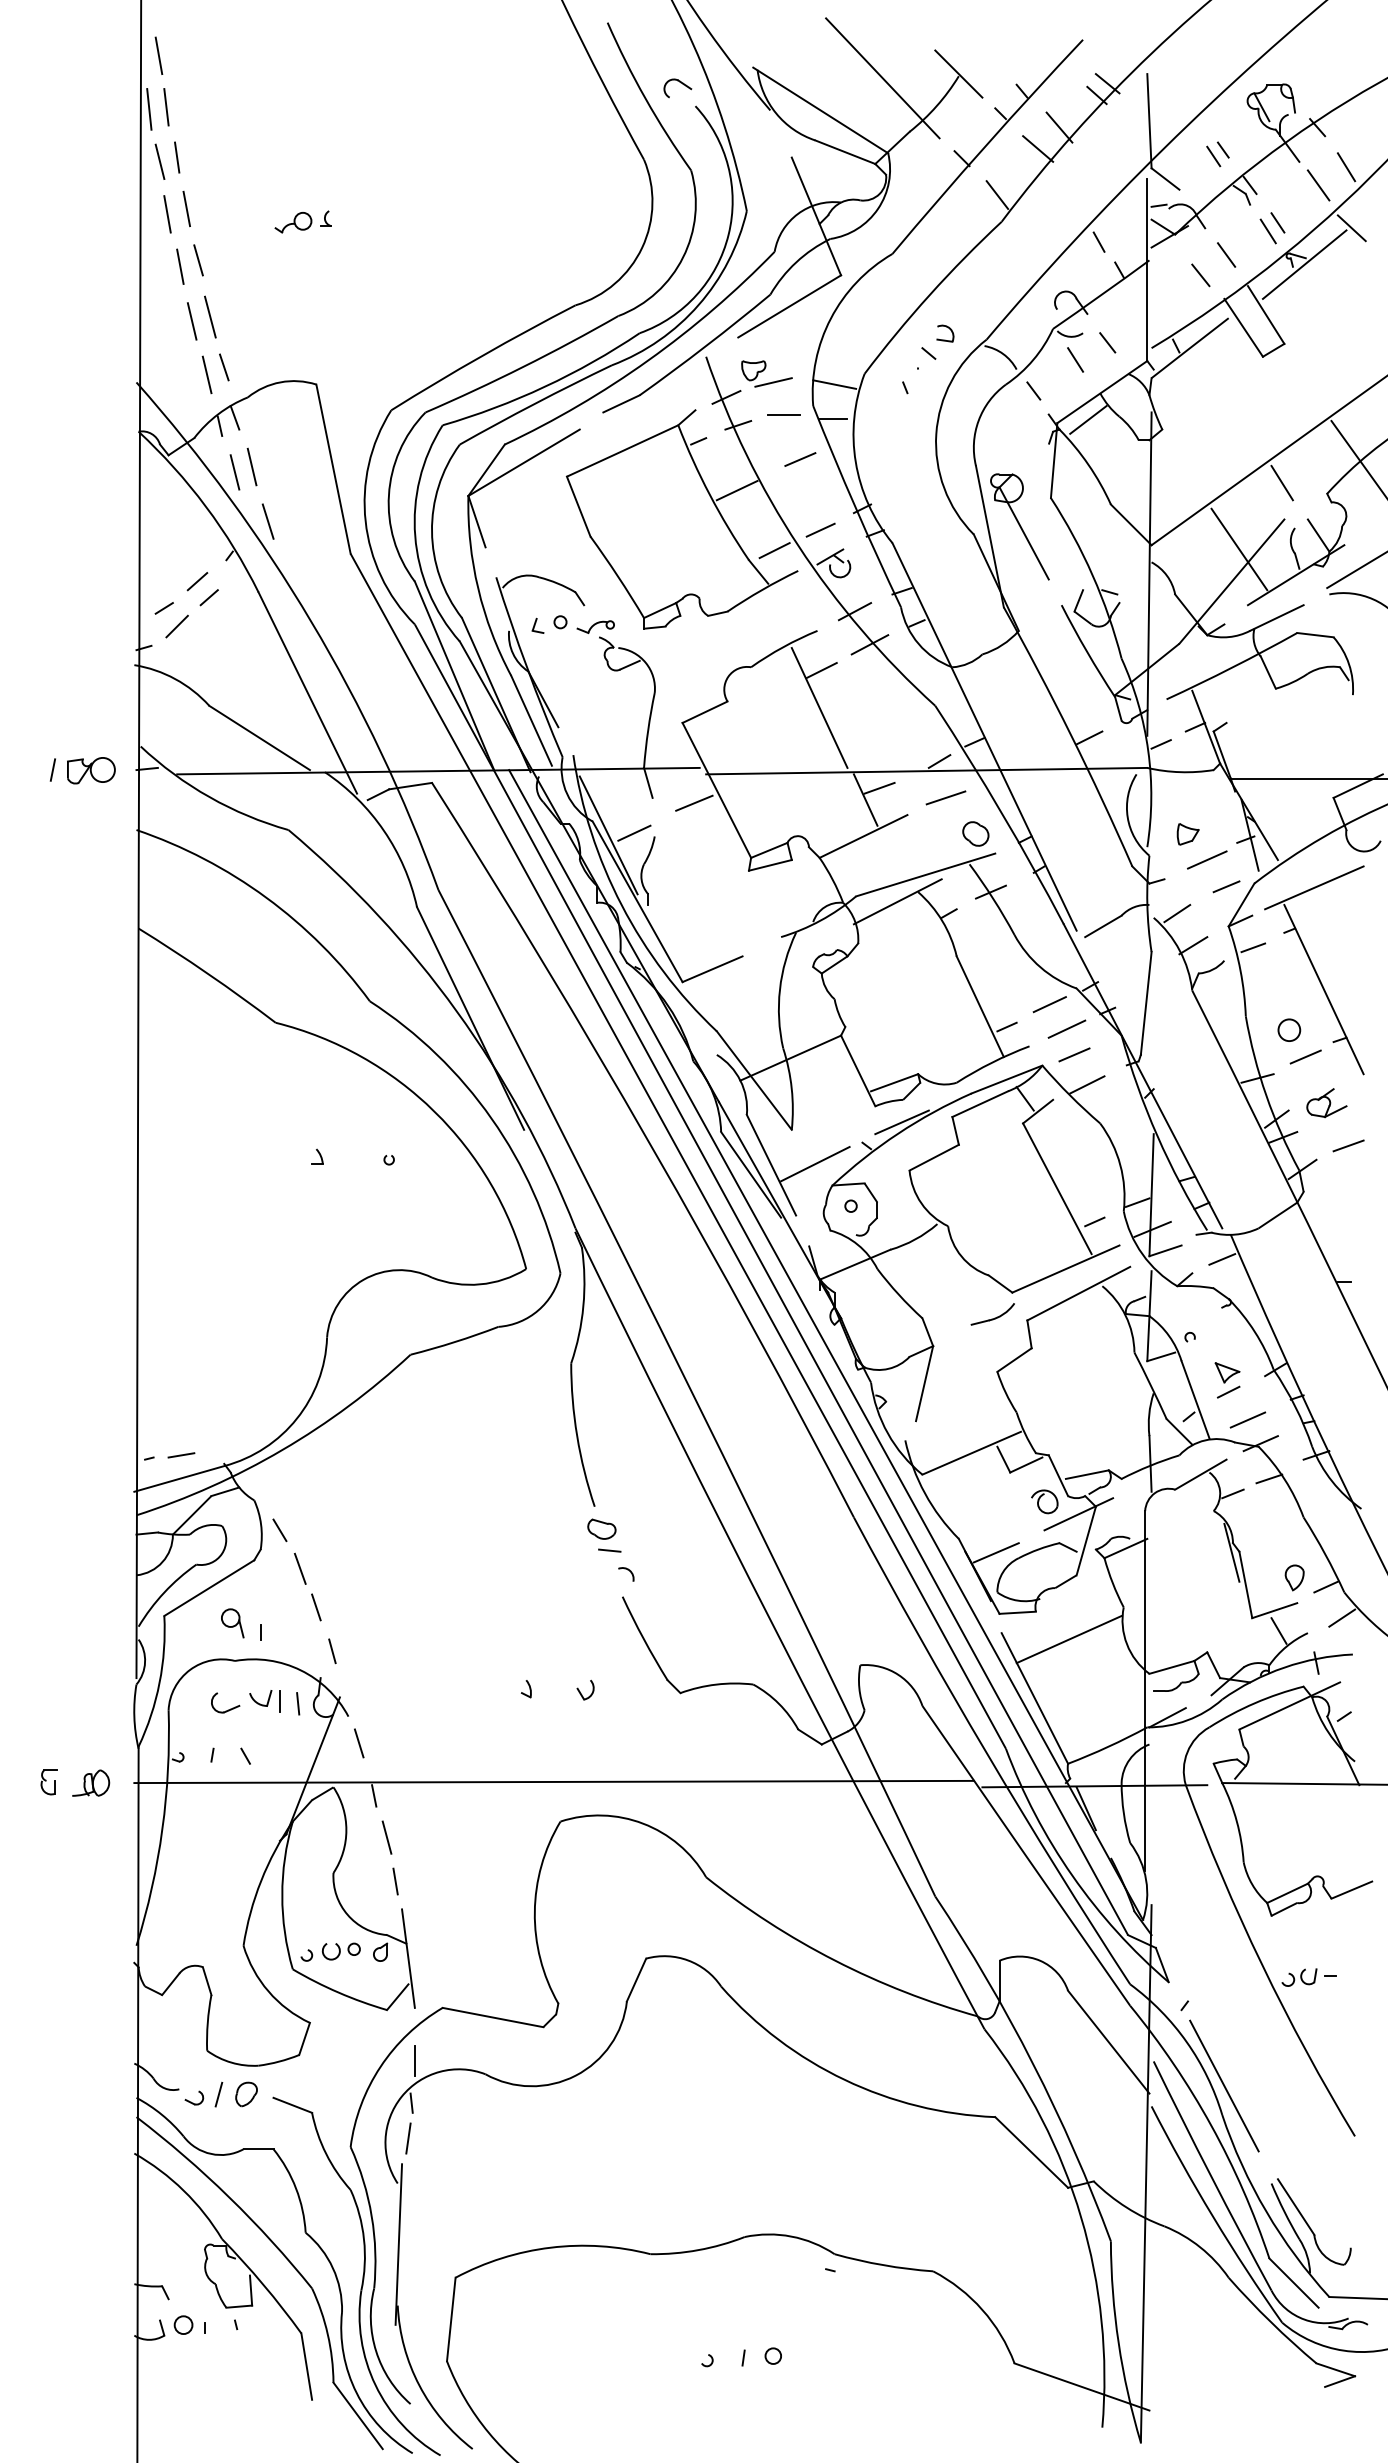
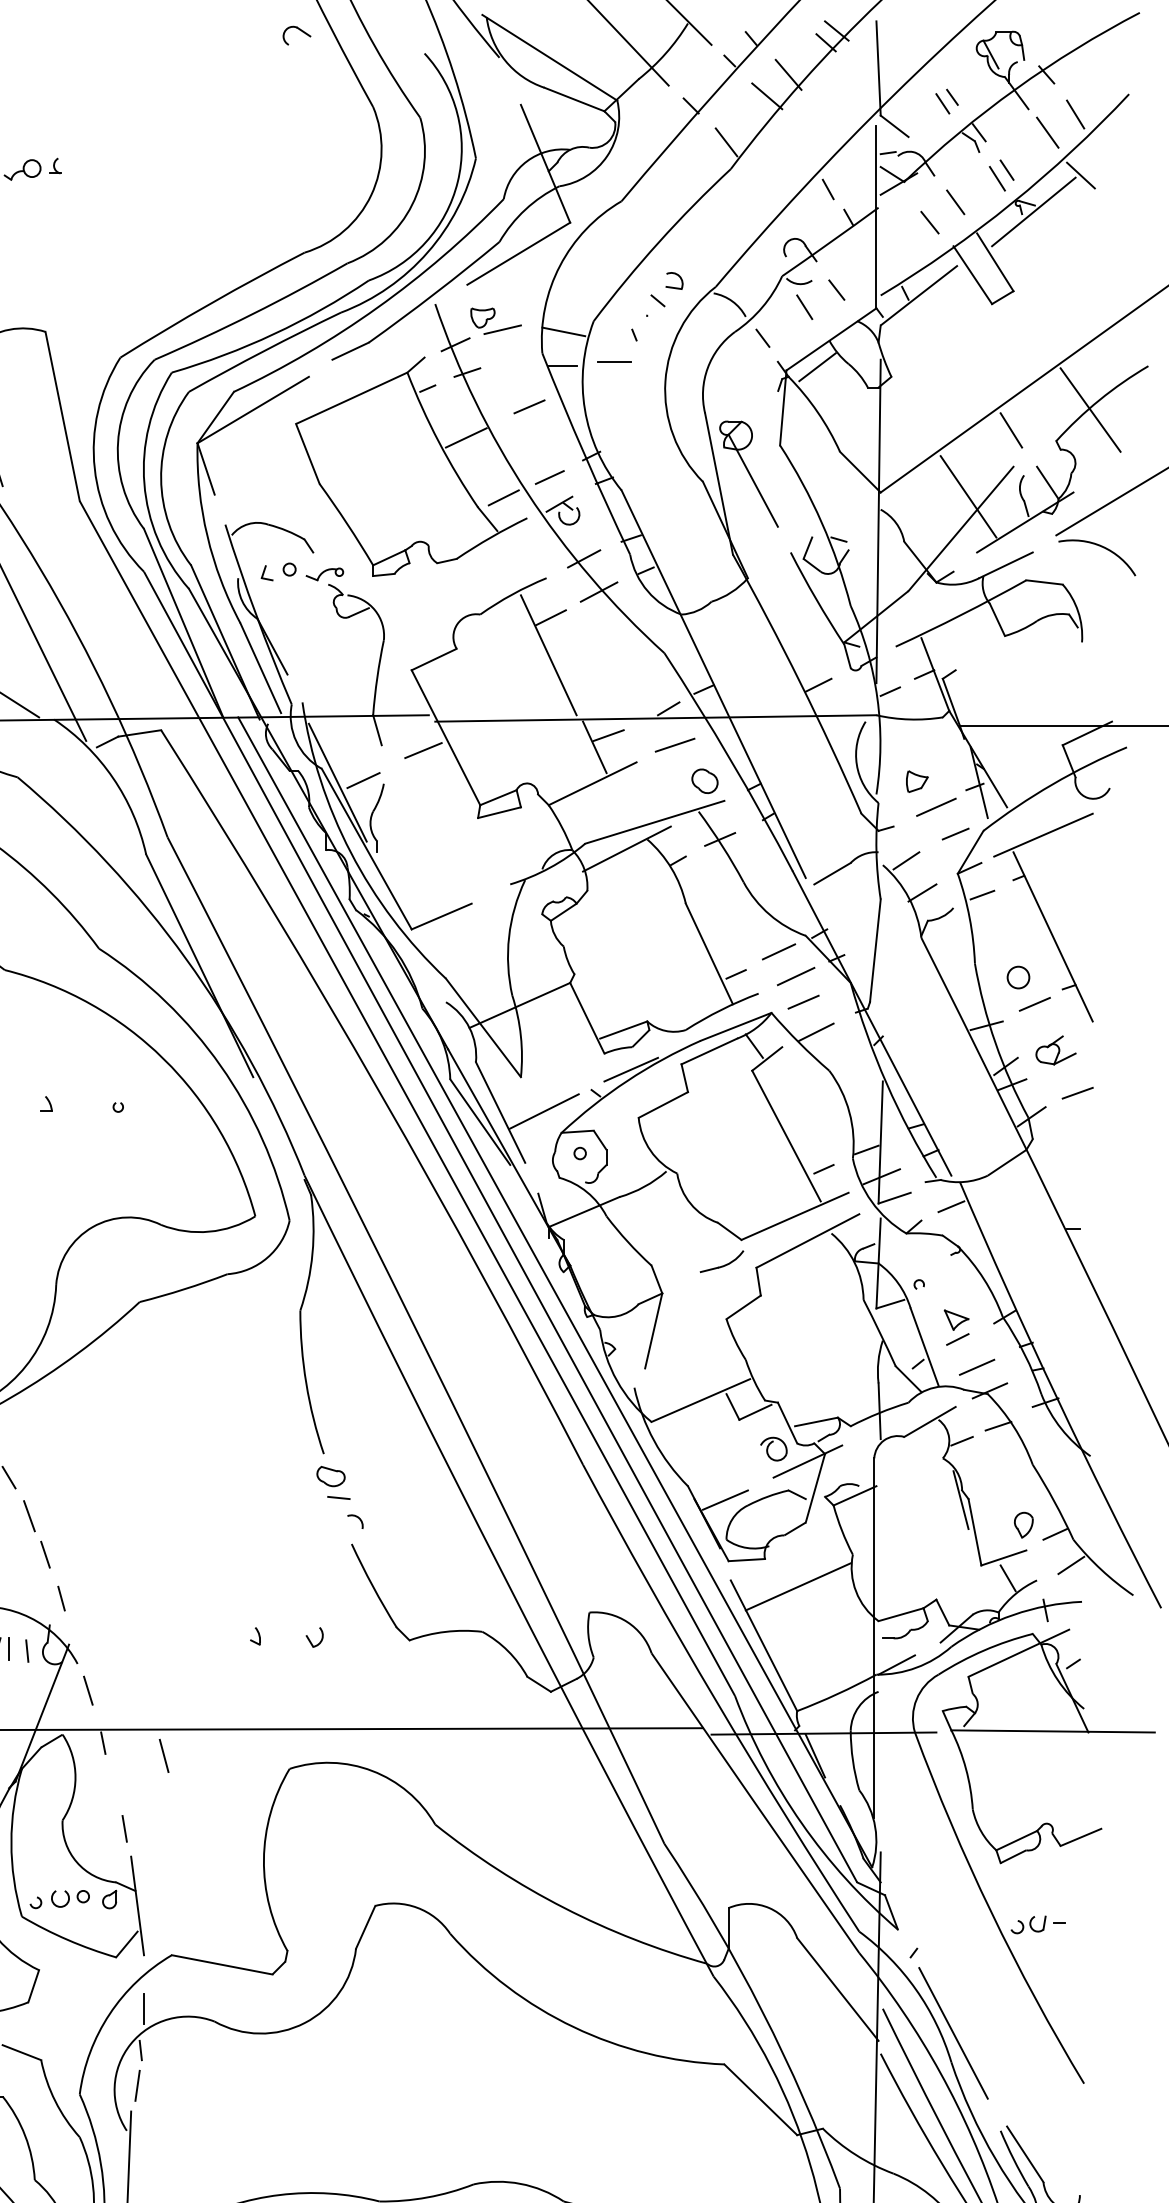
part: (677, 88) -> (296, 35), moved
line: (783, 414) -> (613, 361), moved
line: (386, 1837) -> (163, 1755), moved

